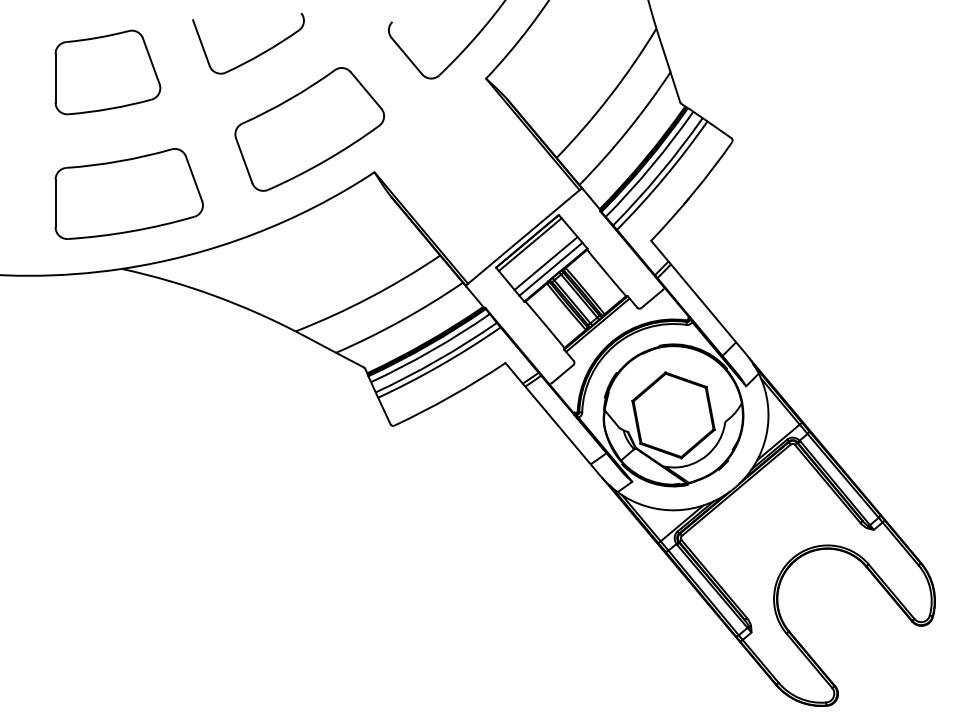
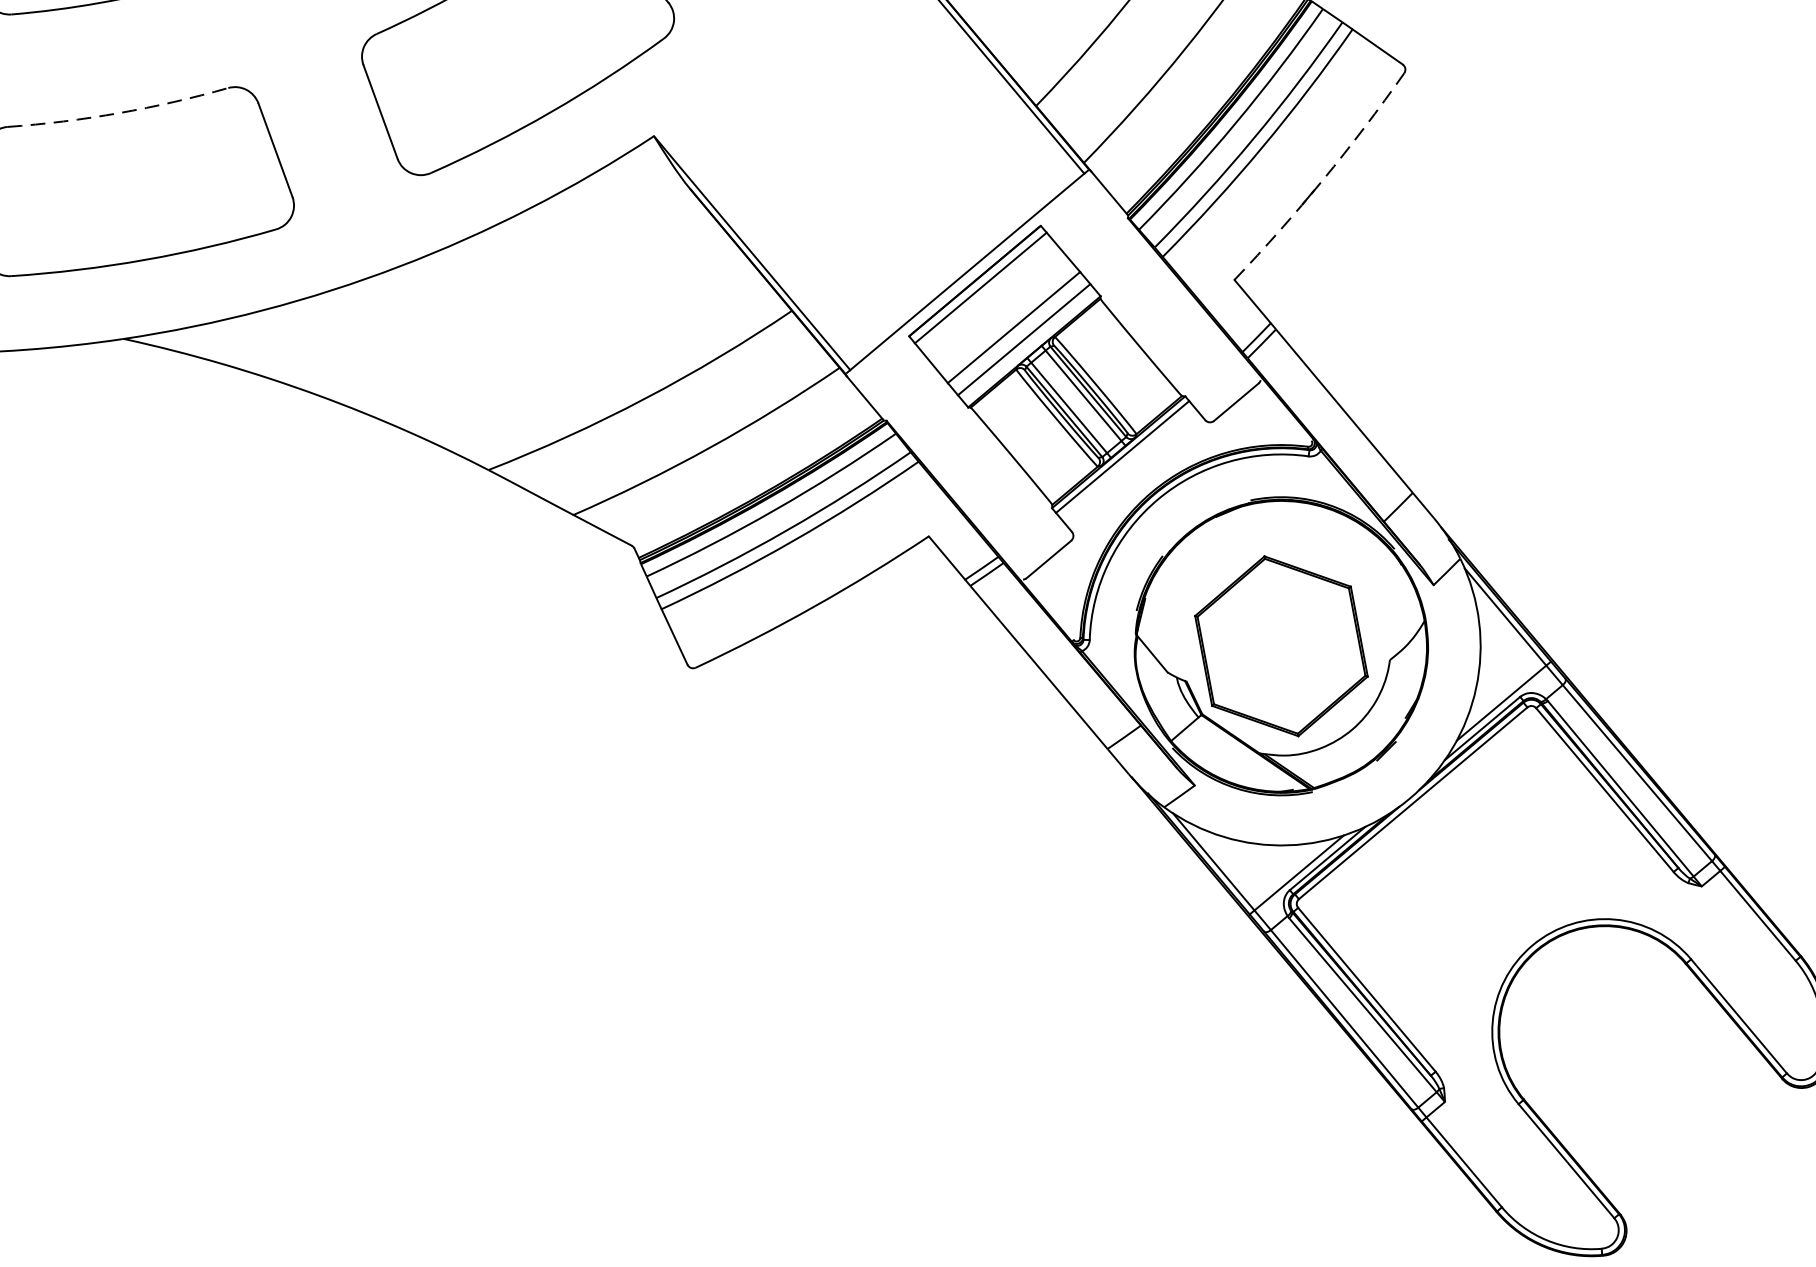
arc: (119, 161) -> (118, 113), solid -> dashed
arc: (693, 193) -> (1323, 180), solid -> dashed

